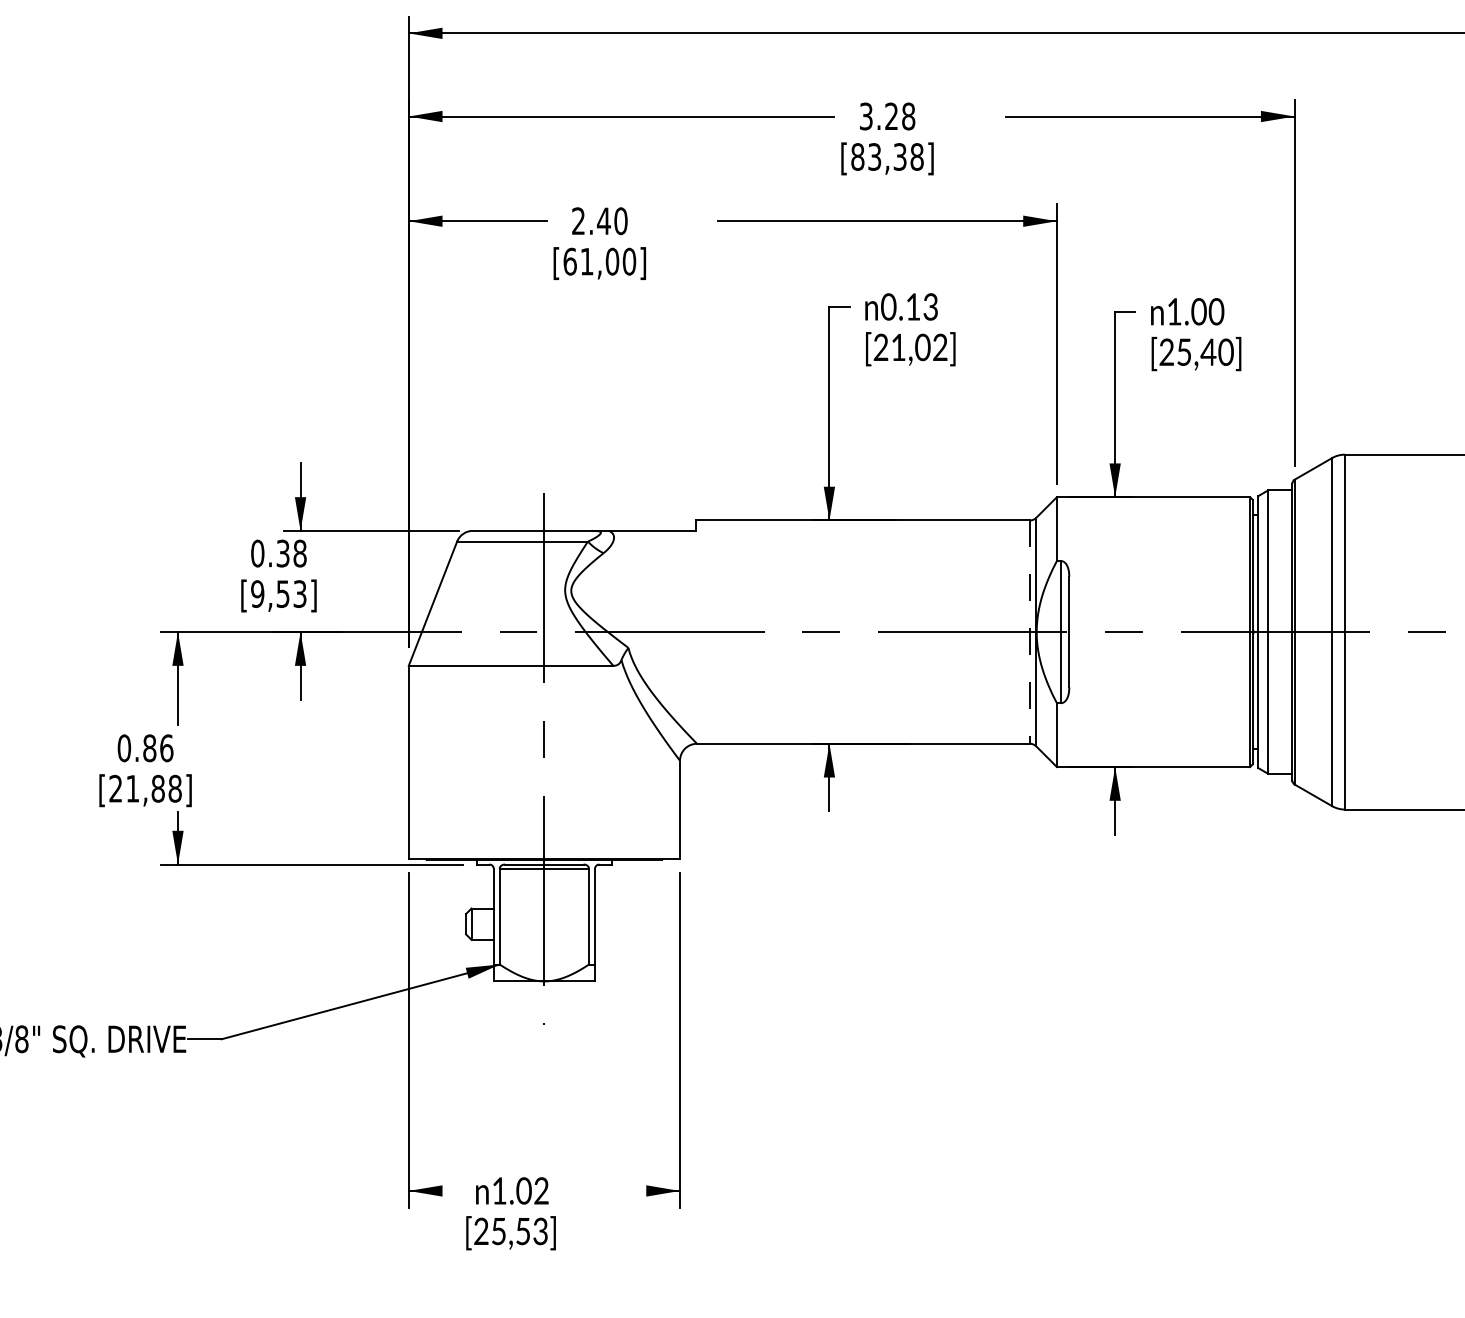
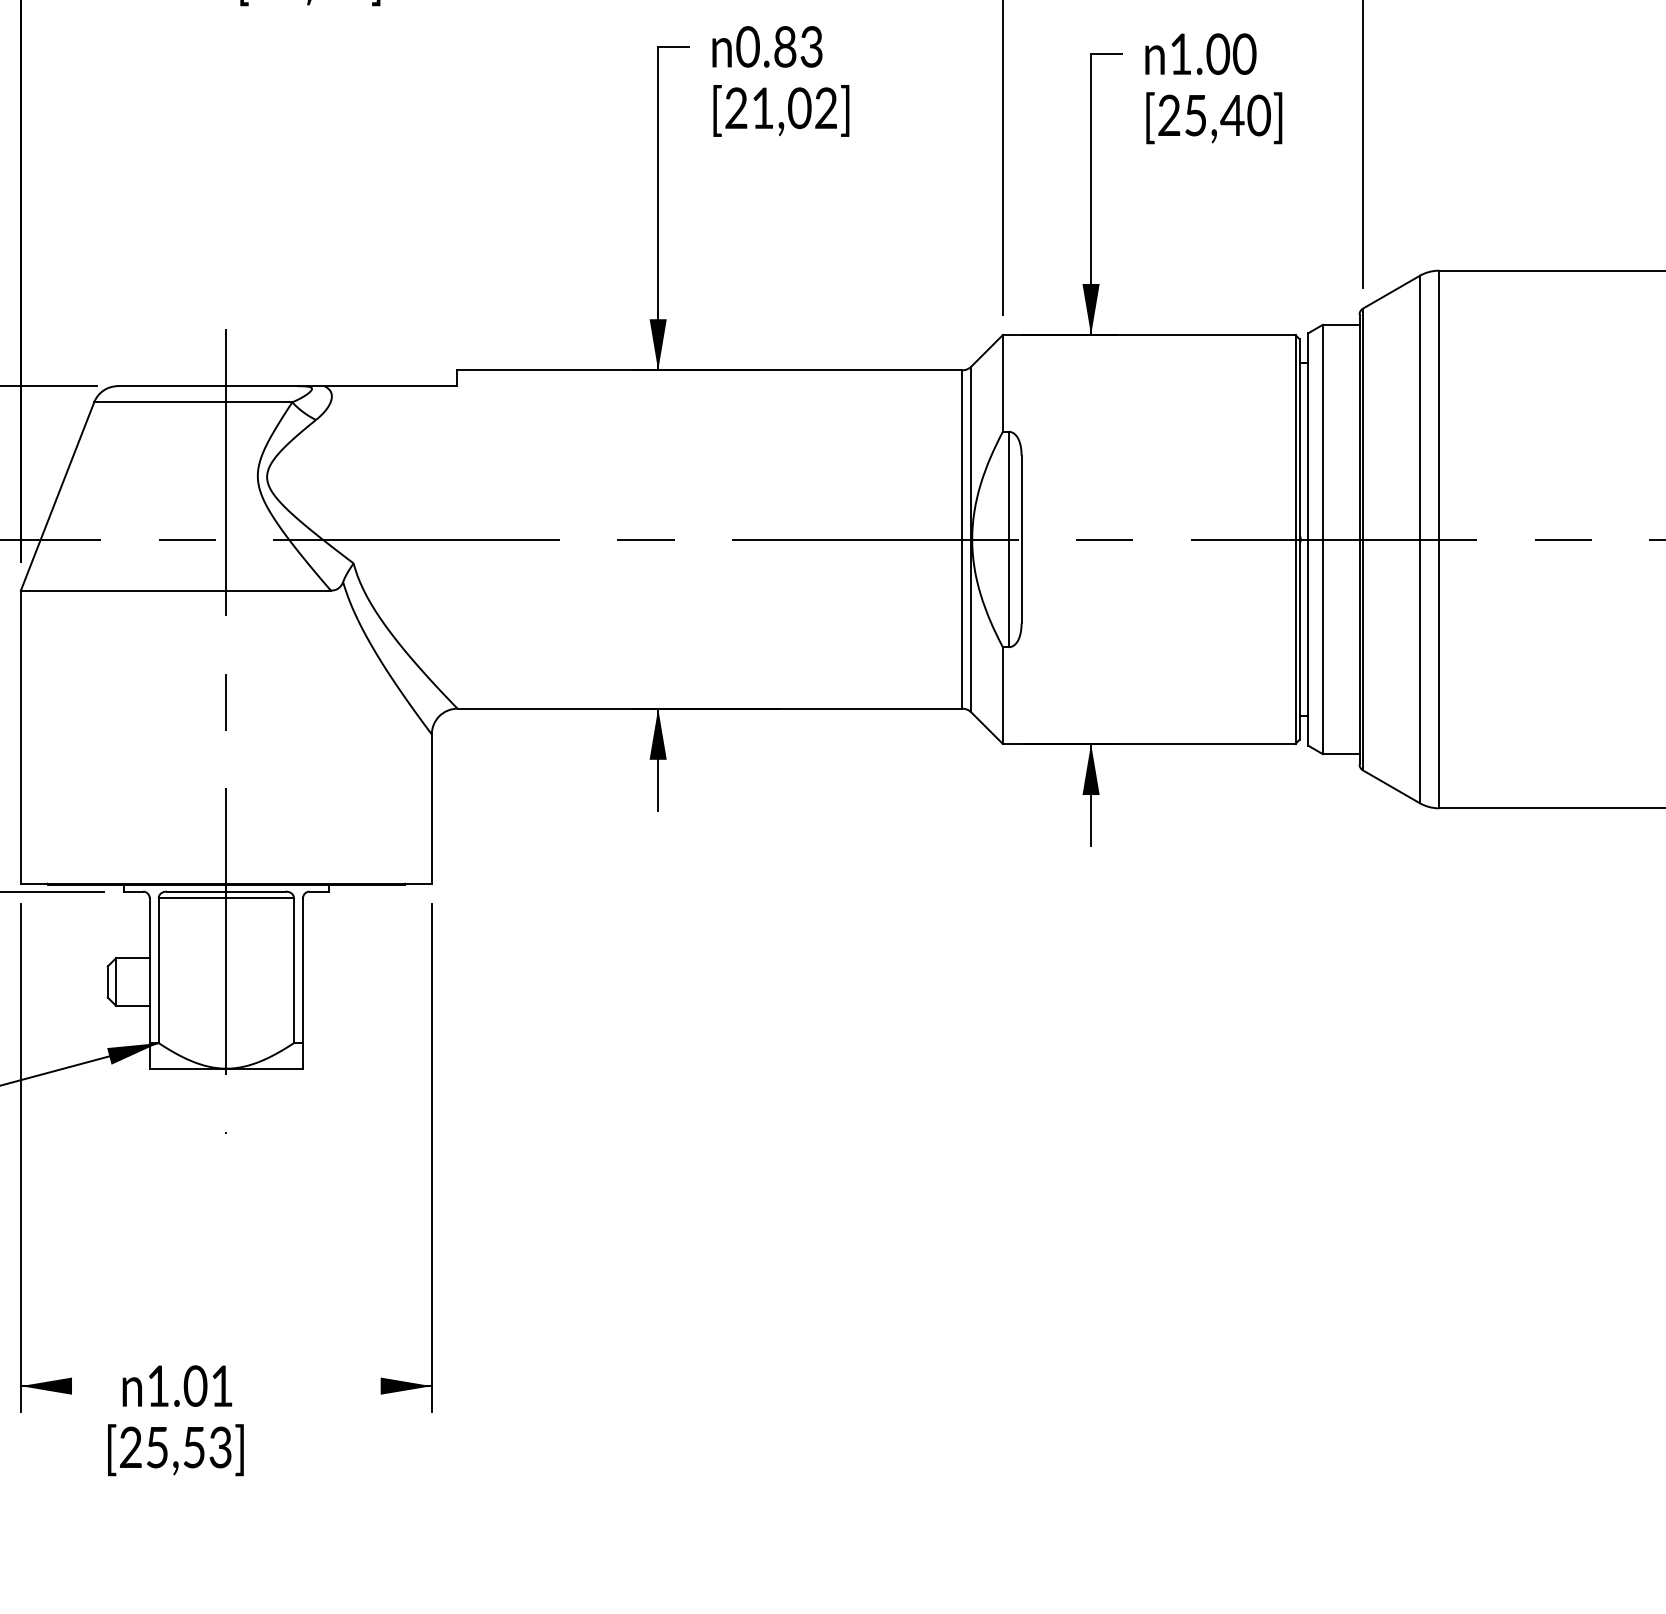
text: (913, 306) -> (785, 46), 0.13 -> 0.83
line: (1030, 632) -> (962, 540), dashed -> solid
text: (541, 1190) -> (221, 1385), 1.02 -> 1.01

